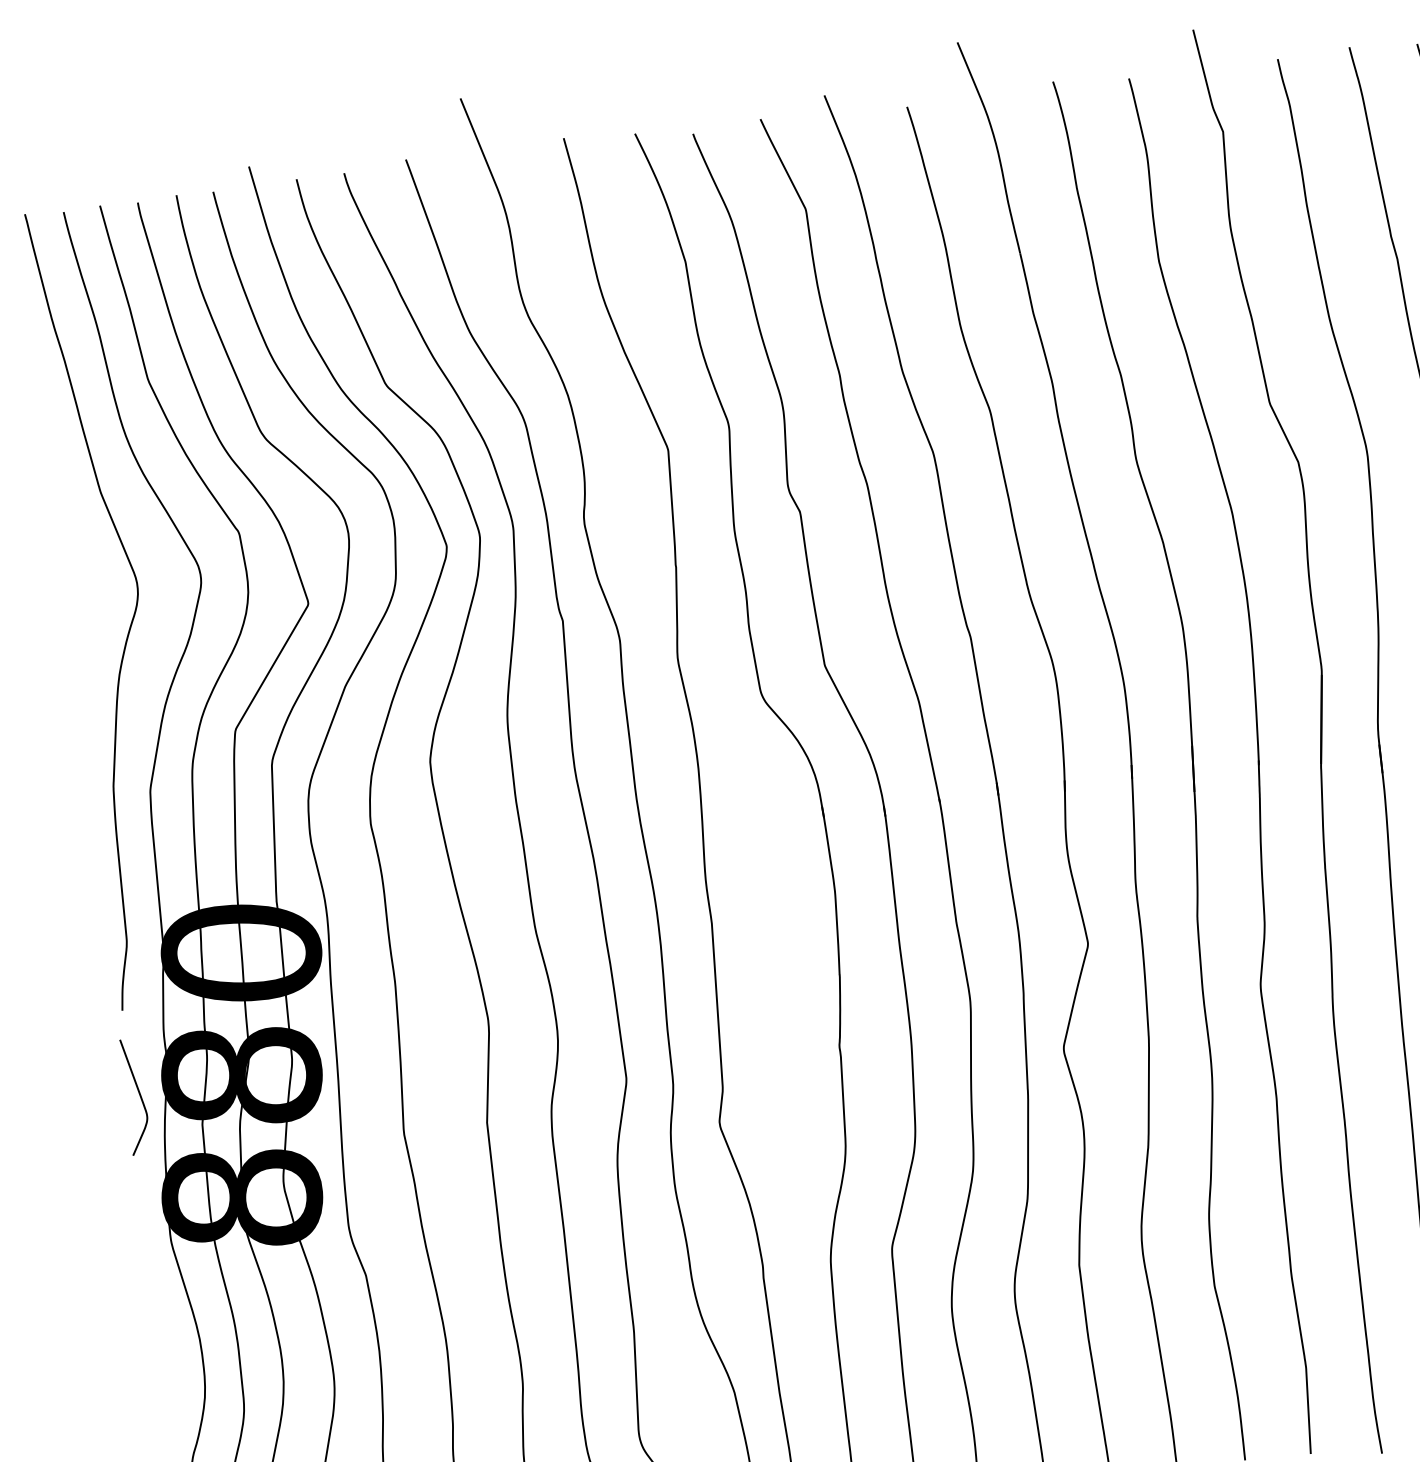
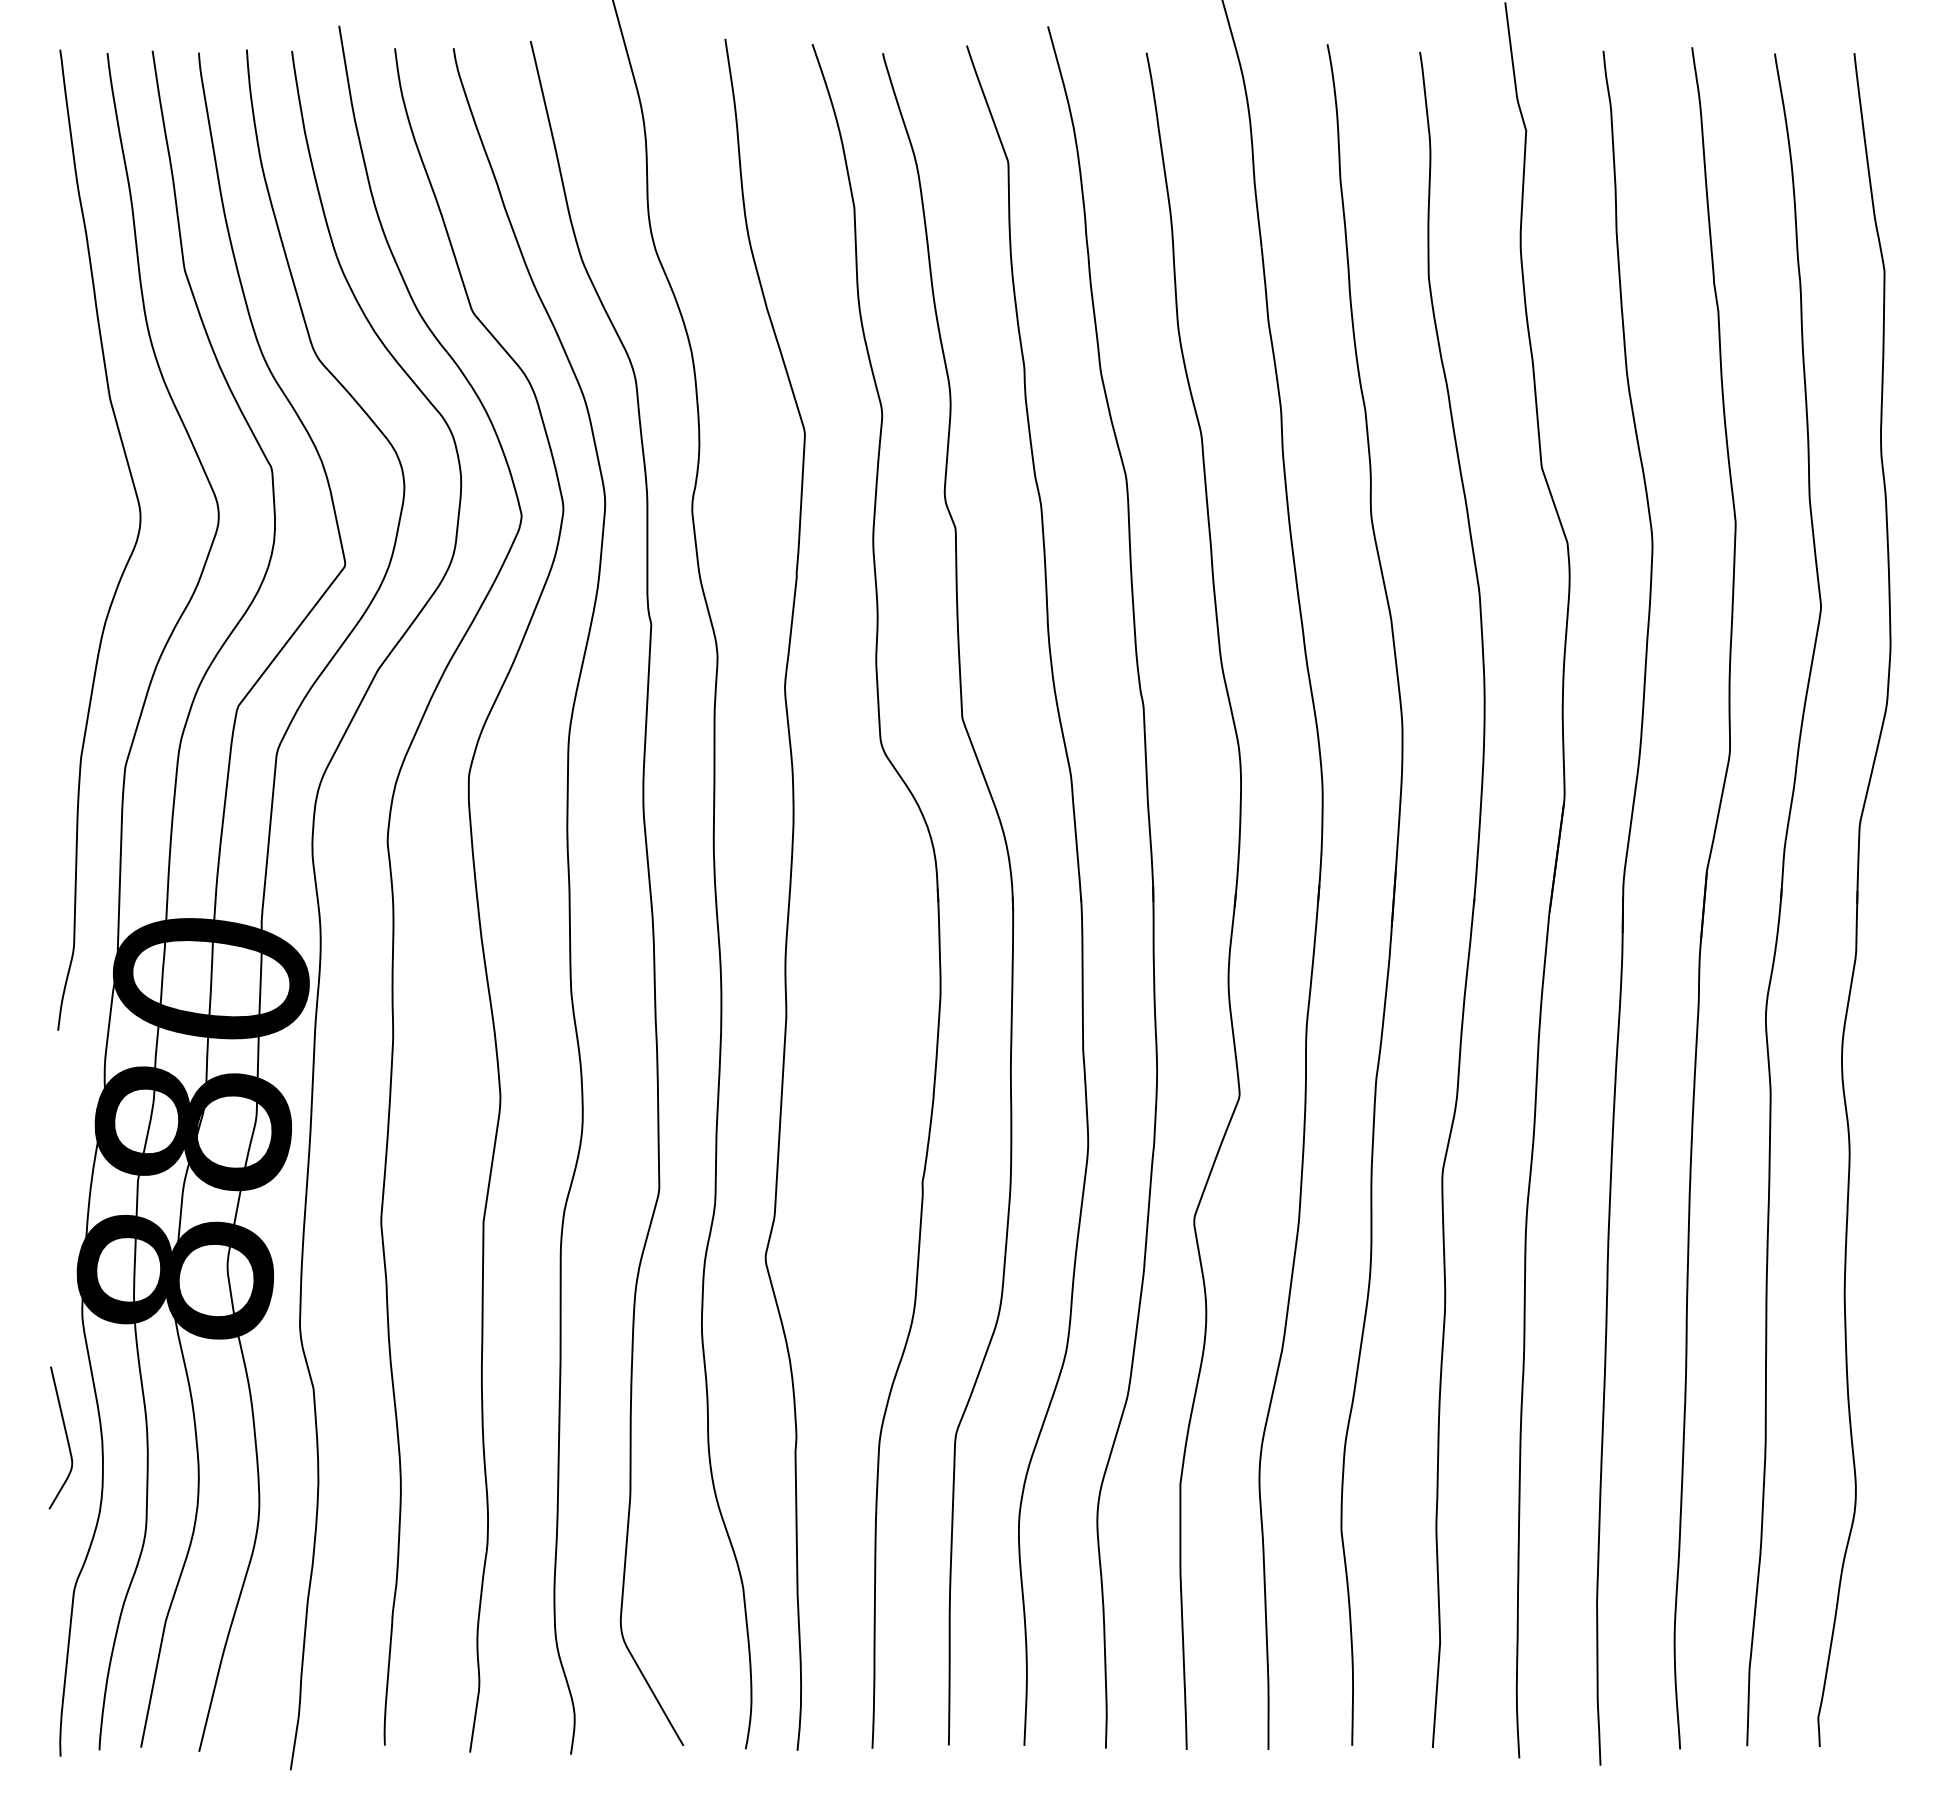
curve: (138, 1094) -> (65, 1435), moved

